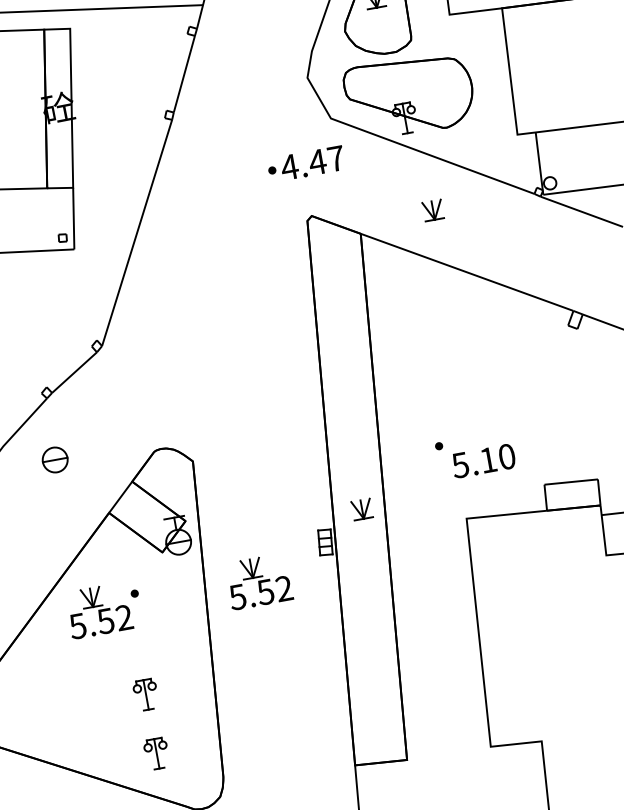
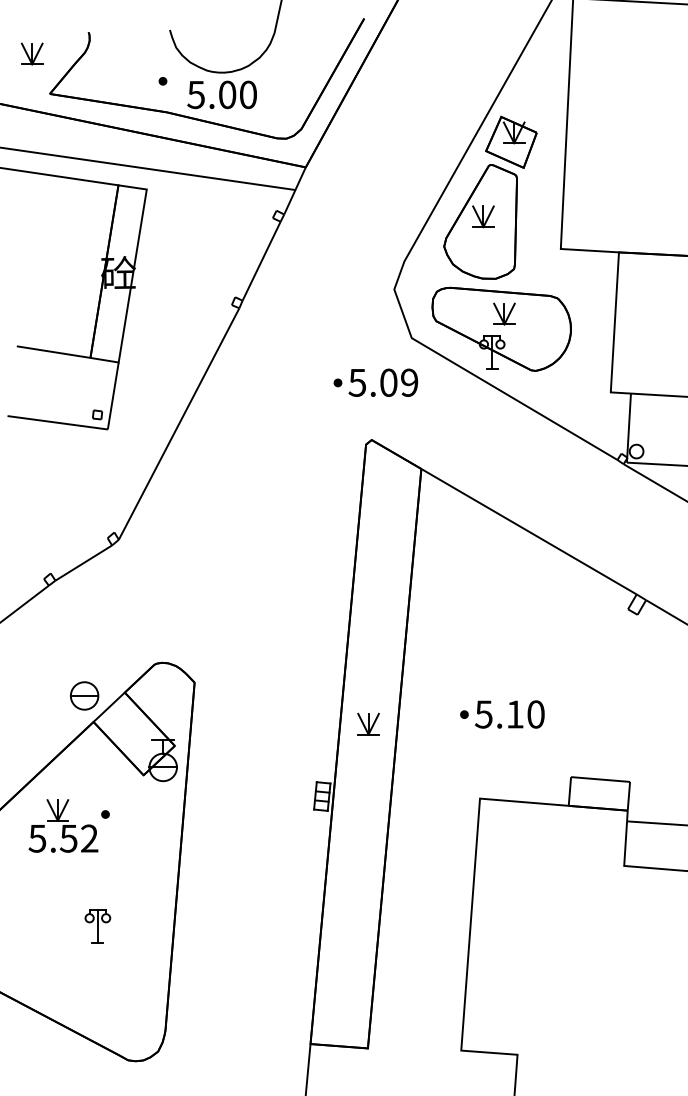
text: (312, 162) -> (383, 382), 4.47 -> 5.09
part: (433, 210) -> (504, 313), moved
part: (55, 459) -> (84, 695), moved
text: (483, 461) -> (509, 714), moved
part: (361, 508) -> (368, 723), moved
part: (258, 581) -> (242, 825), removed
part: (156, 753) -> (97, 992), removed

